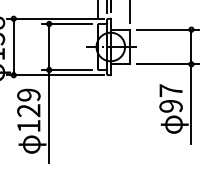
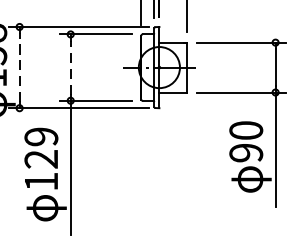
line: (13, 47) -> (19, 68), solid -> dashed
line: (49, 47) -> (71, 68), solid -> dashed
text: (170, 90) -> (245, 130), 97 -> 90

